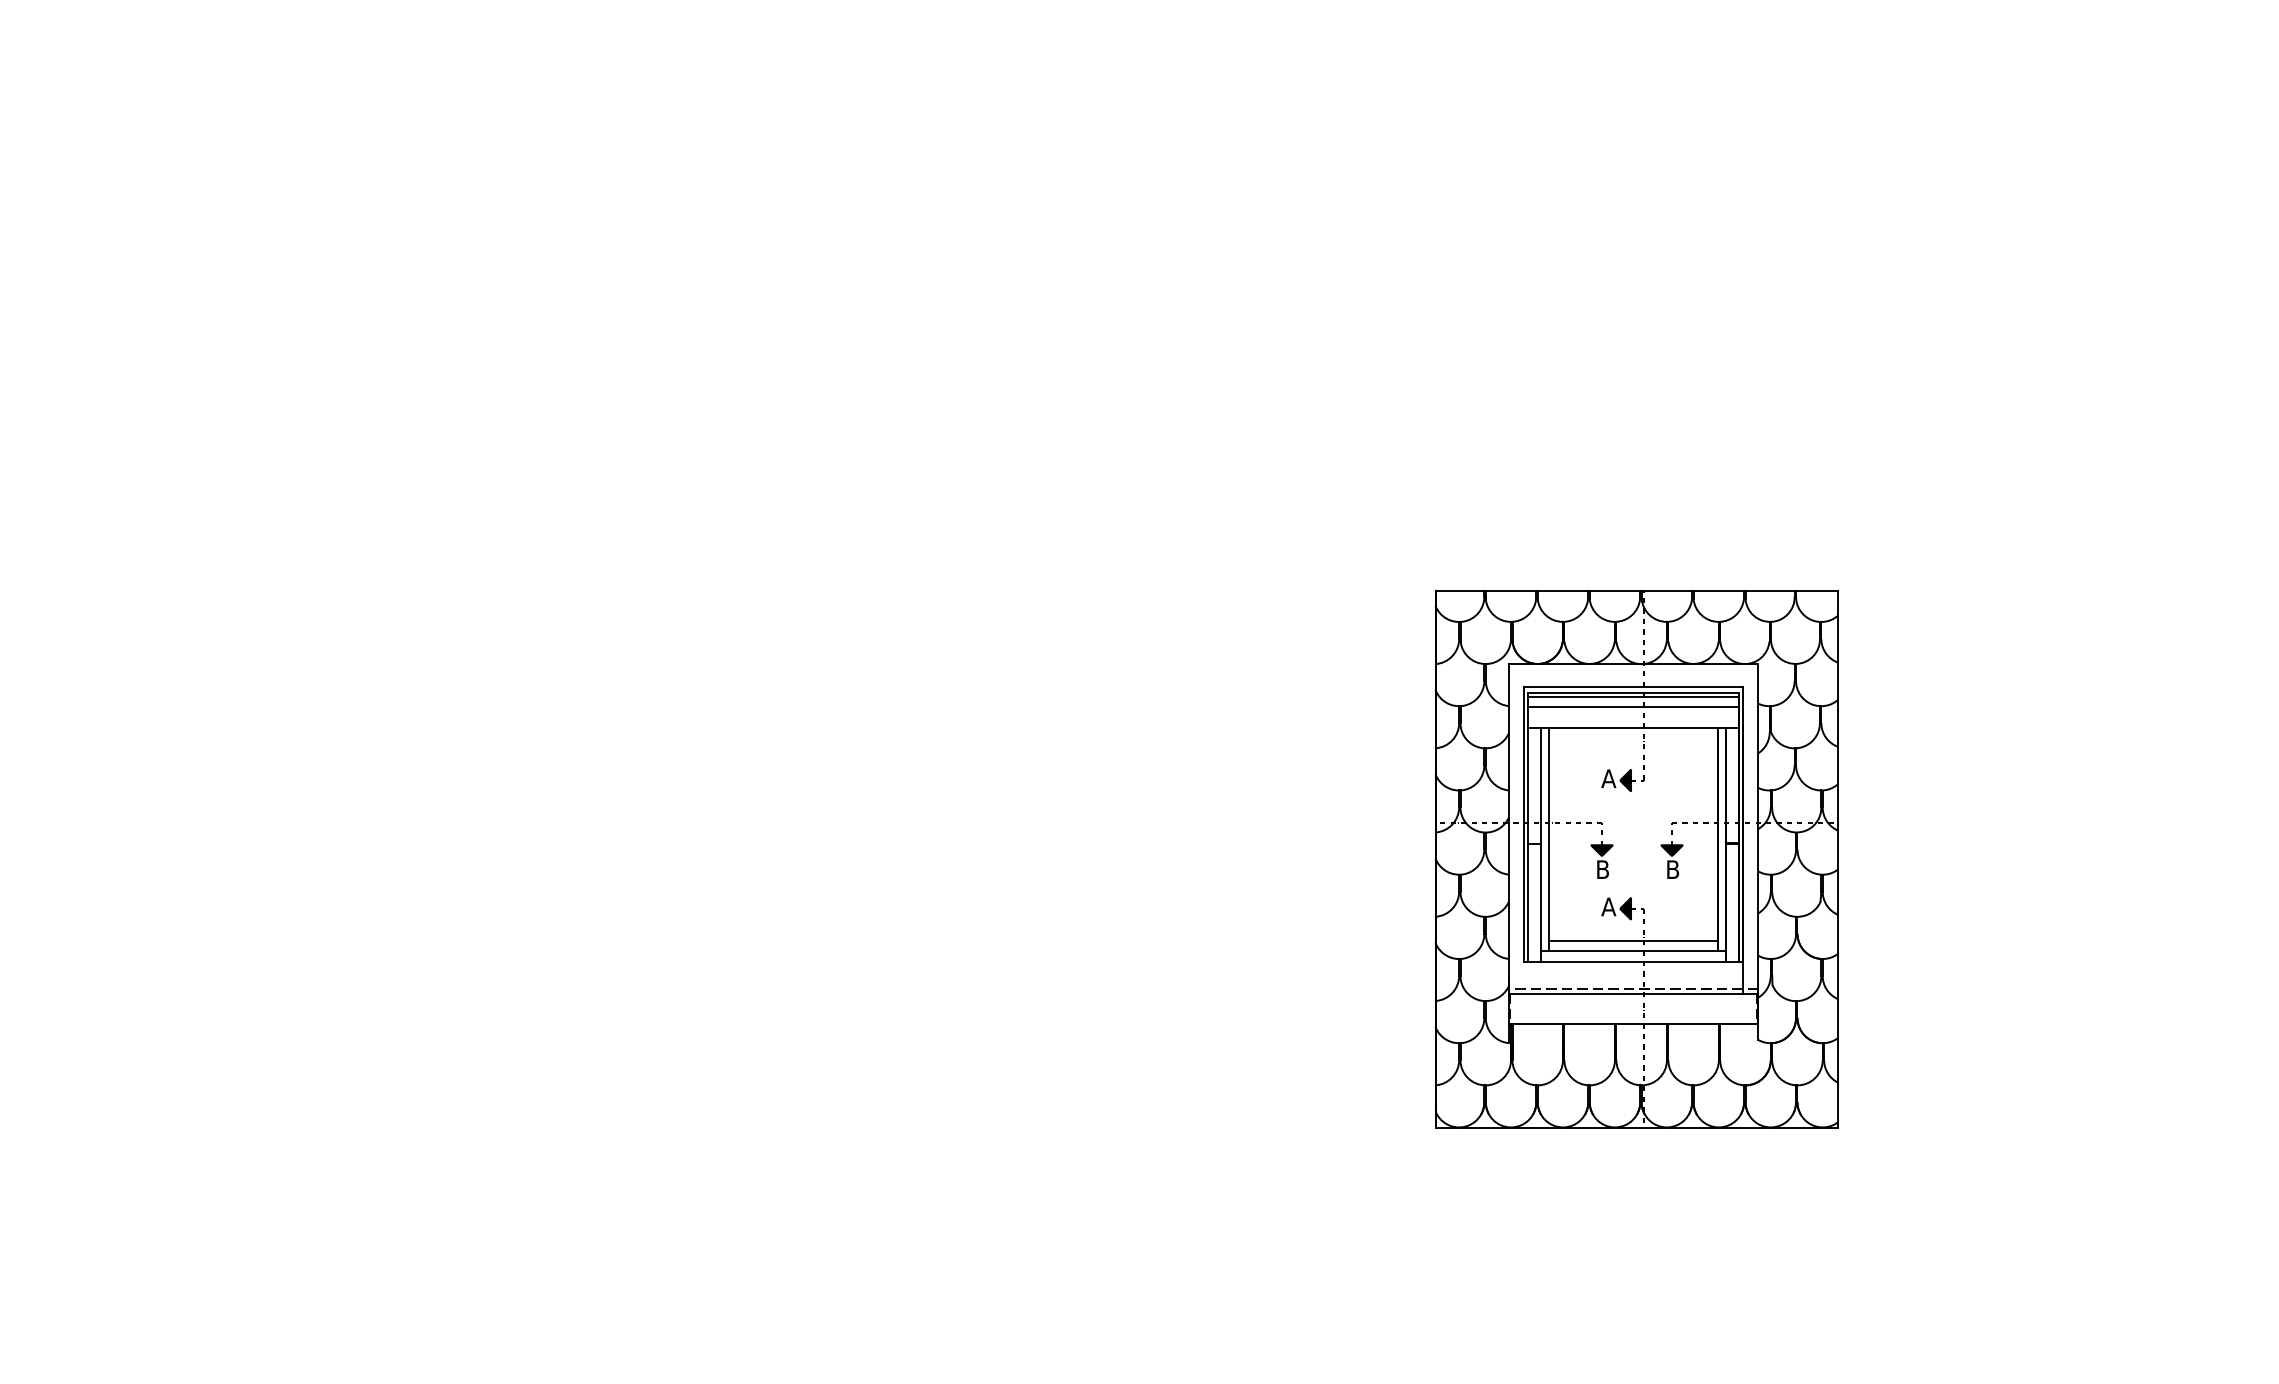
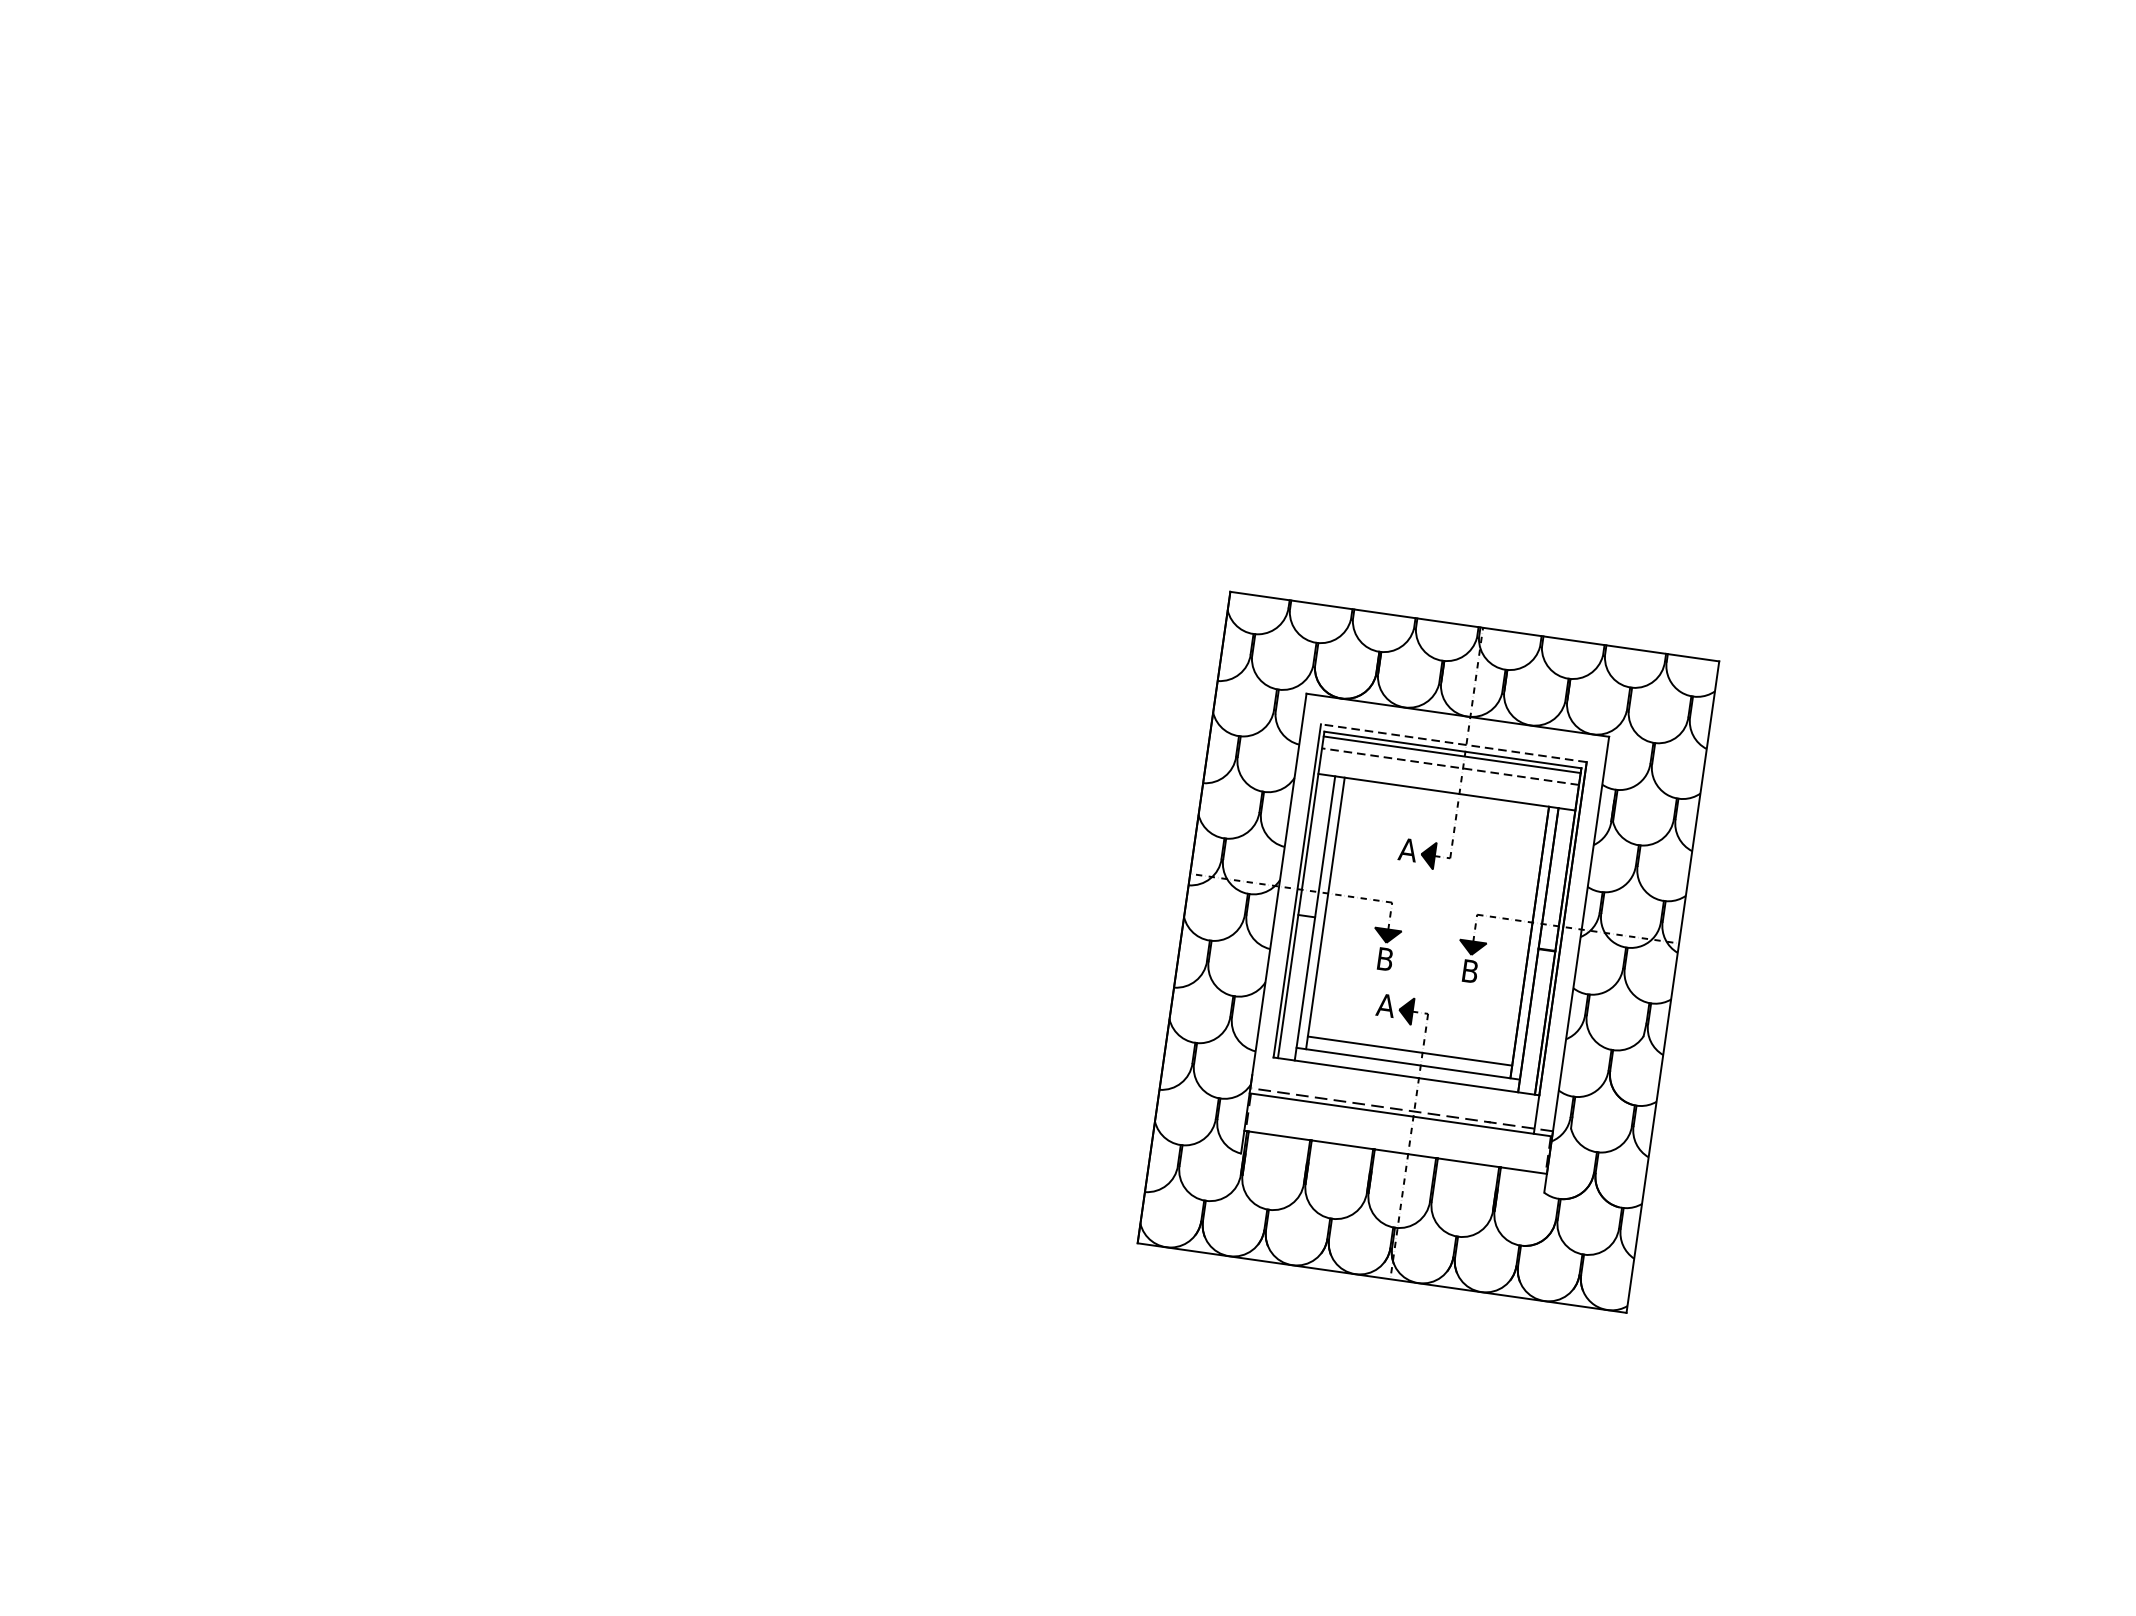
line: (1633, 687) -> (1453, 743), solid -> dashed
line: (1633, 706) -> (1450, 766), solid -> dashed

